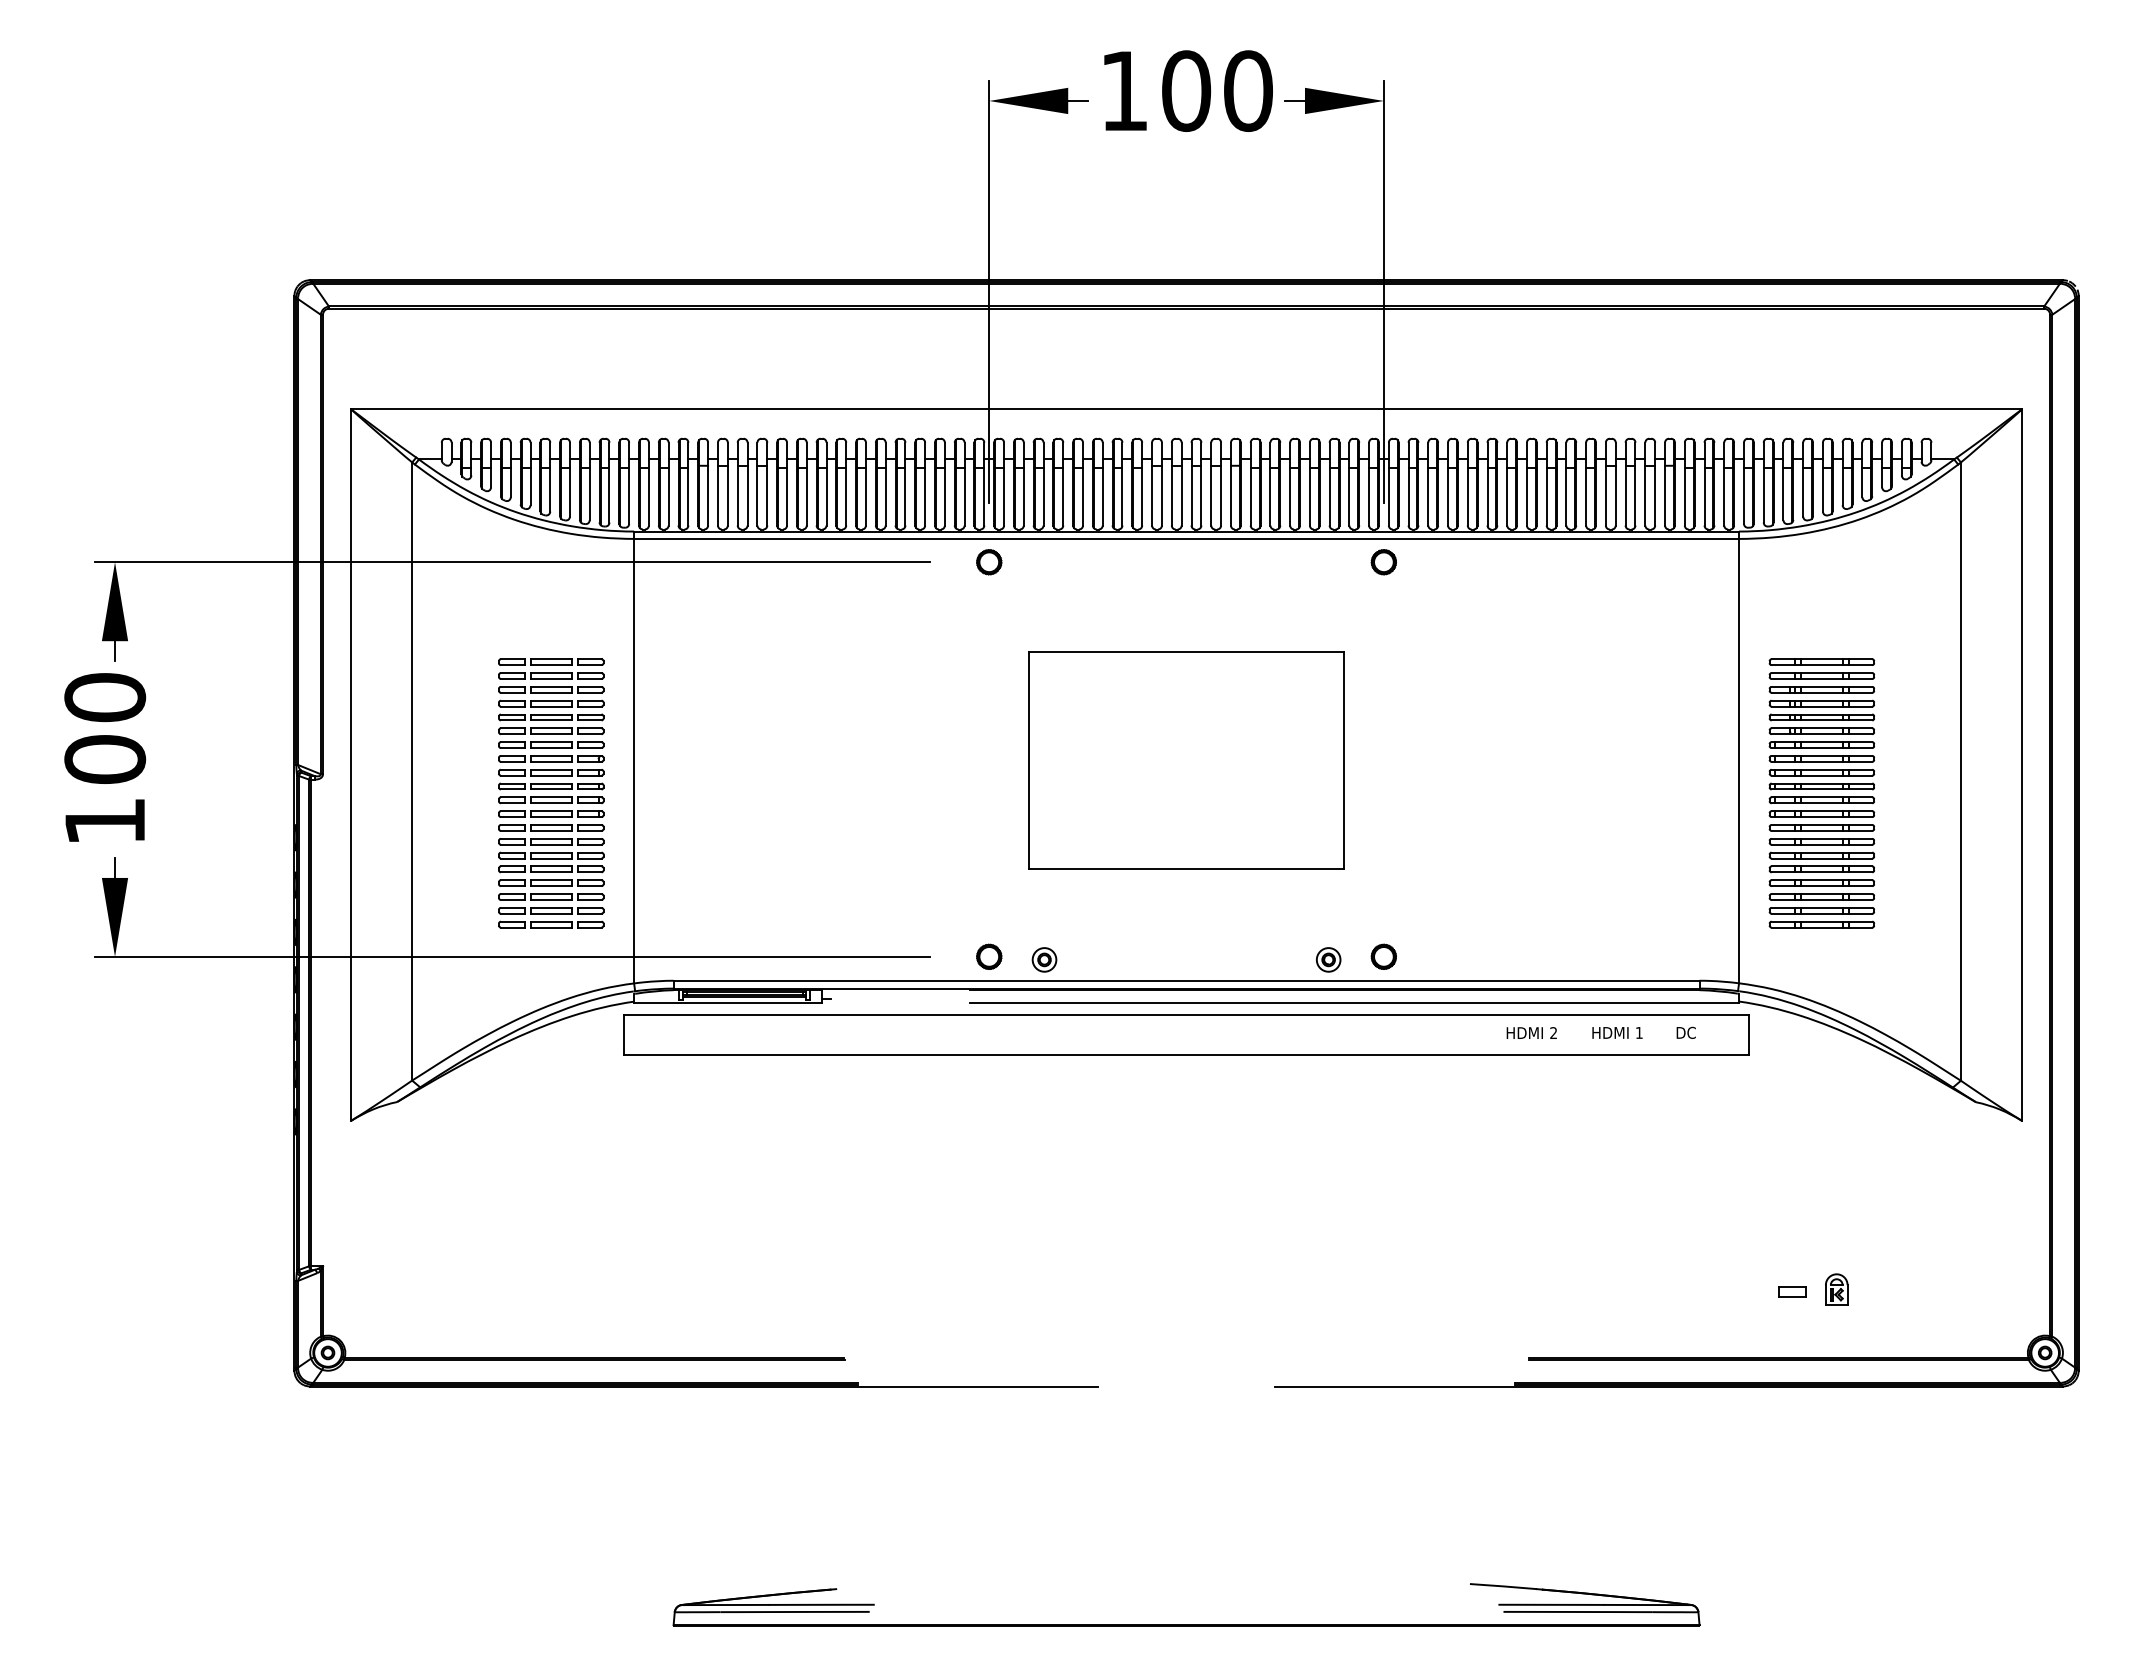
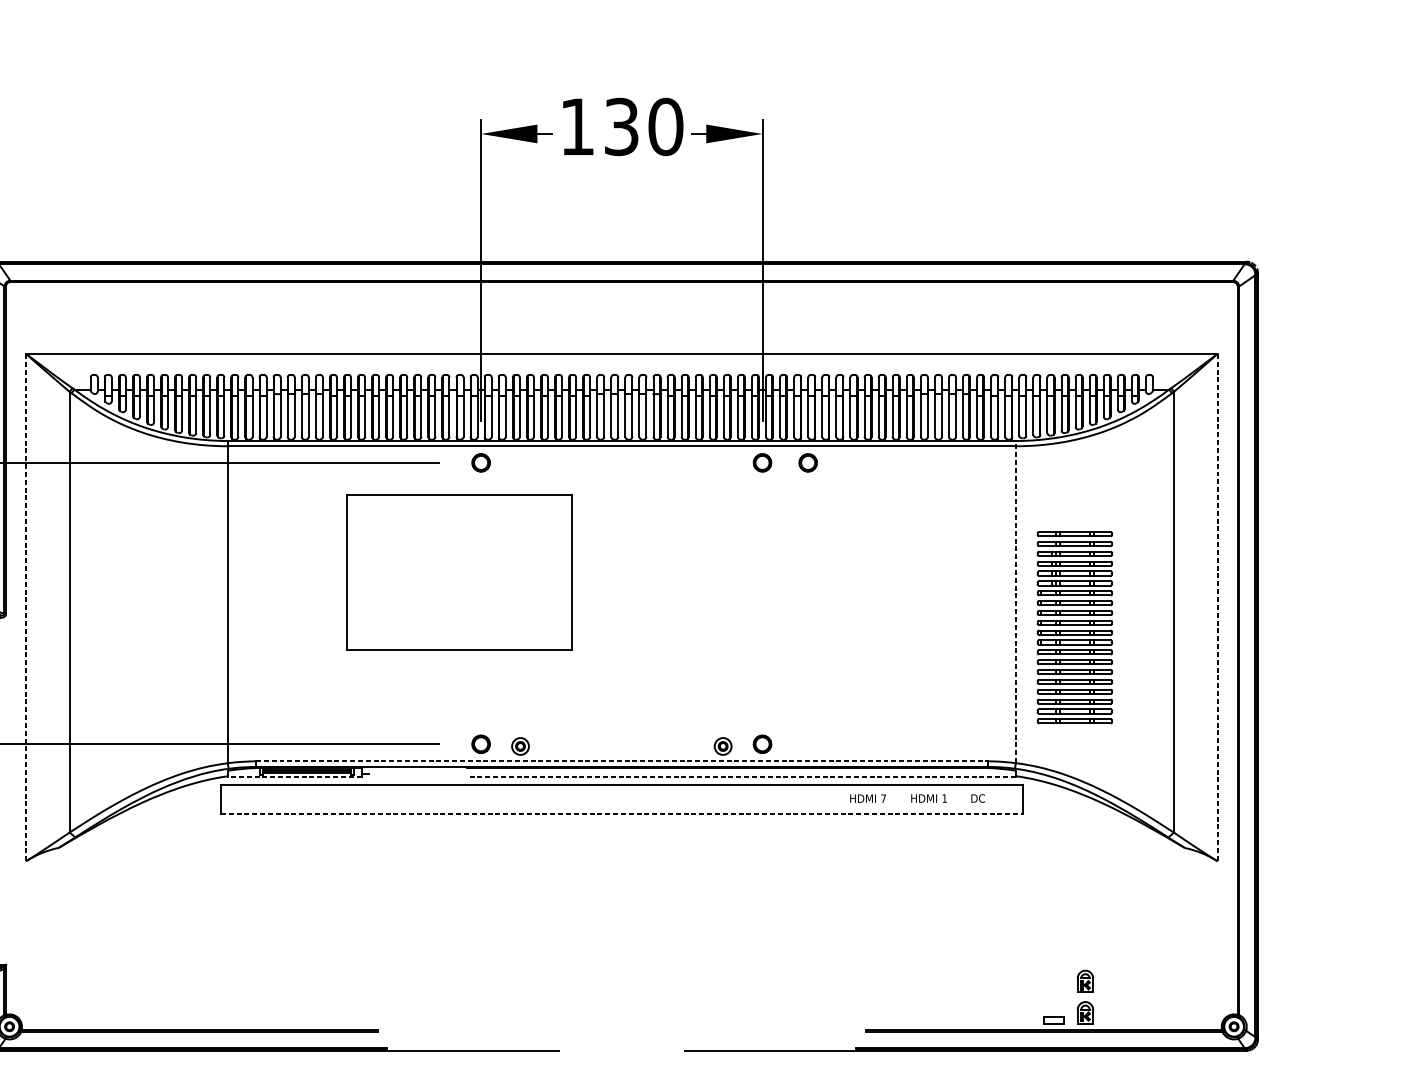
text: (1186, 91) -> (621, 127), 100 -> 130
part: (1447, 562) -> (807, 463), added
line: (1739, 757) -> (1016, 602), solid -> dashed
part: (1186, 760) -> (459, 572), moved
line: (351, 765) -> (26, 607), solid -> dashed
line: (2022, 765) -> (1217, 607), solid -> dashed
part: (551, 793) -> (168, 627), removed
line: (1187, 980) -> (622, 761), solid -> dashed
line: (727, 1002) -> (294, 776), solid -> dashed
line: (1354, 1002) -> (741, 776), solid -> dashed
text: (1553, 1032) -> (883, 798), 2 -> 7
line: (1187, 1055) -> (622, 814), solid -> dashed
part: (1792, 1291) -> (1053, 1020), moved
part: (1836, 1333) -> (1085, 1012), added

